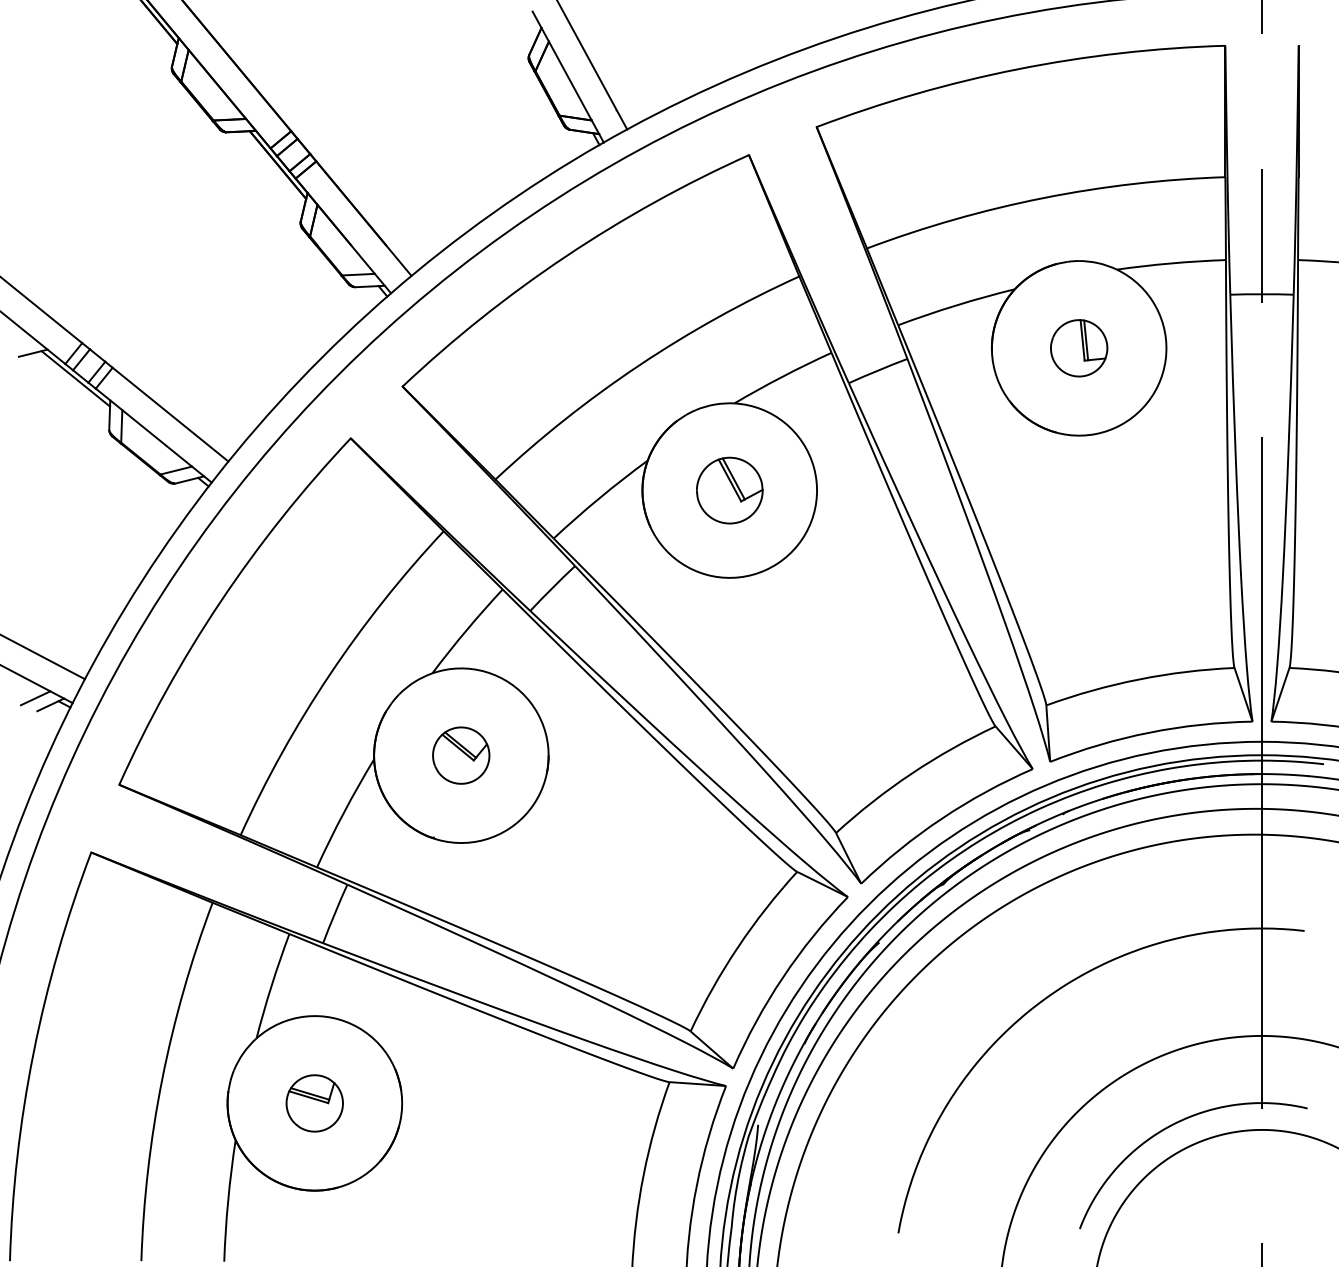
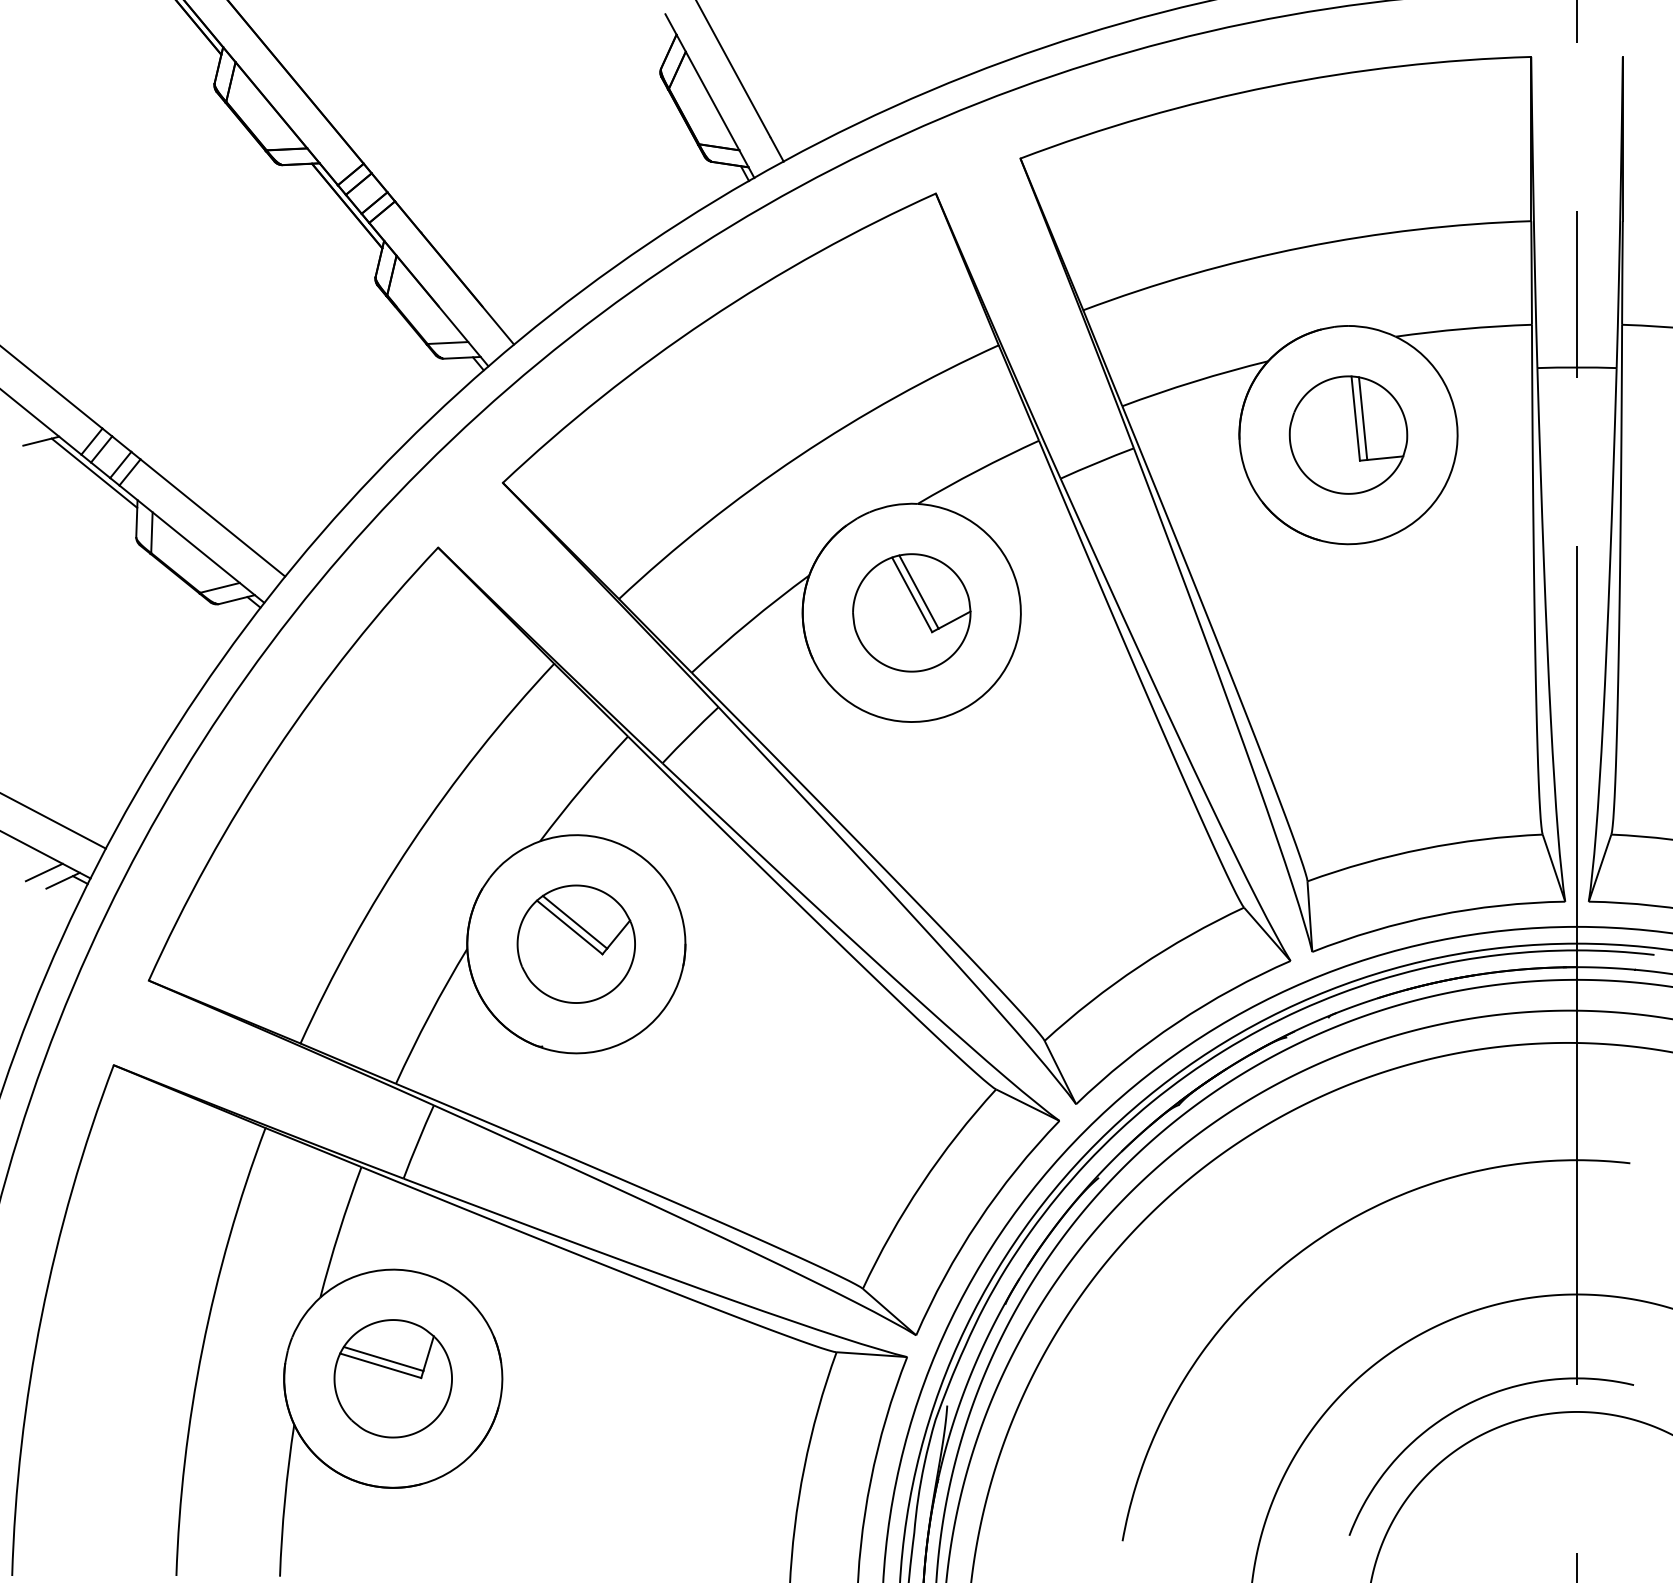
part: (1079, 347) -> (1348, 434), size x1.67
part: (729, 490) -> (911, 612), size x1.43
part: (460, 755) -> (575, 943), size x1.67
part: (314, 1103) -> (392, 1378), size x1.67

